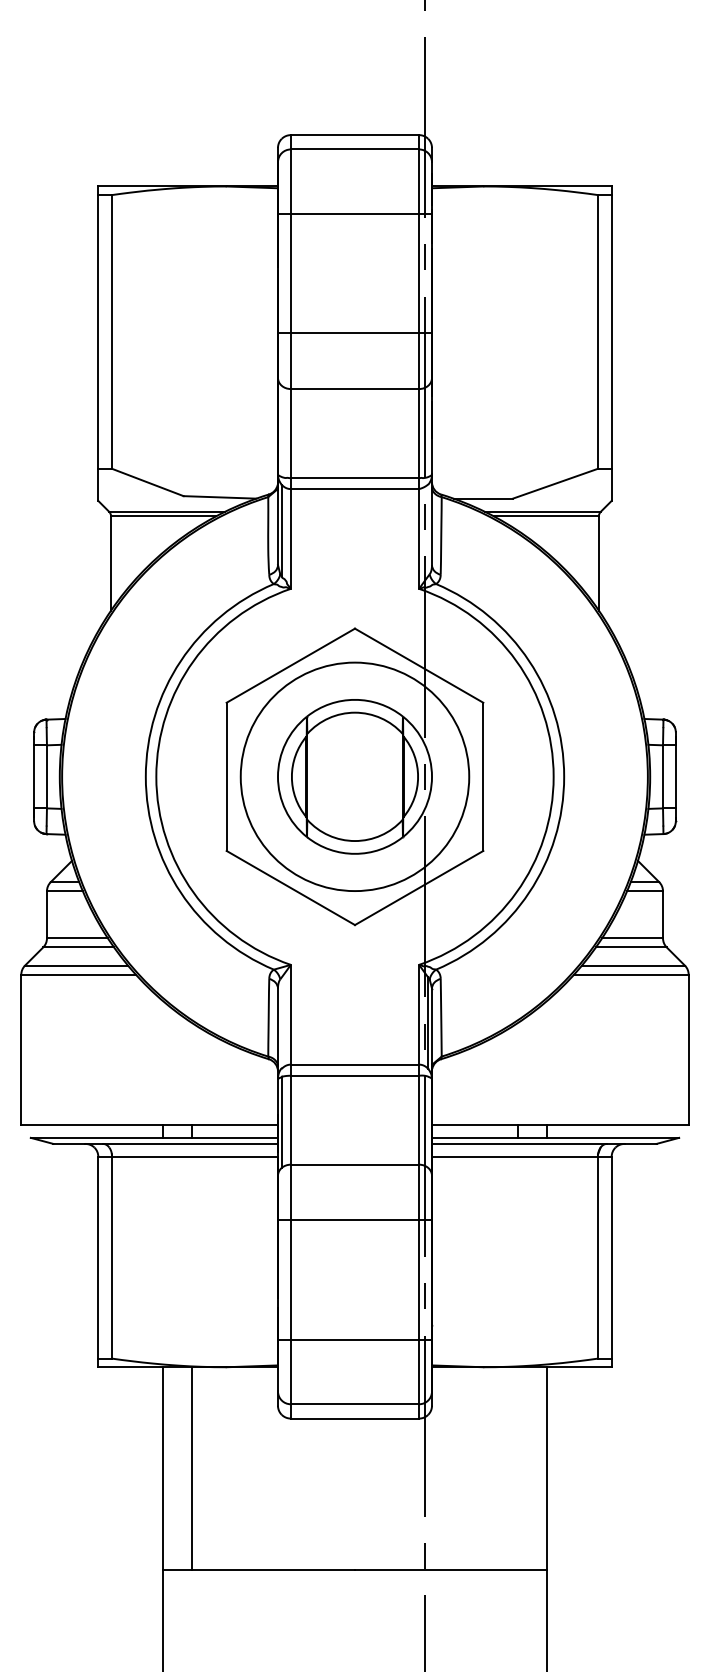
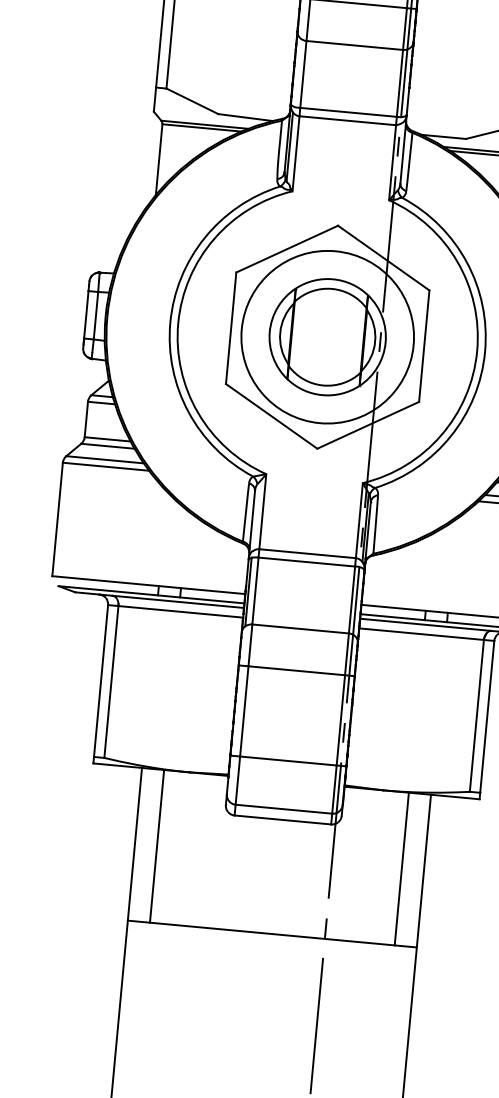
line: (517, 1468) -> (401, 868), added

